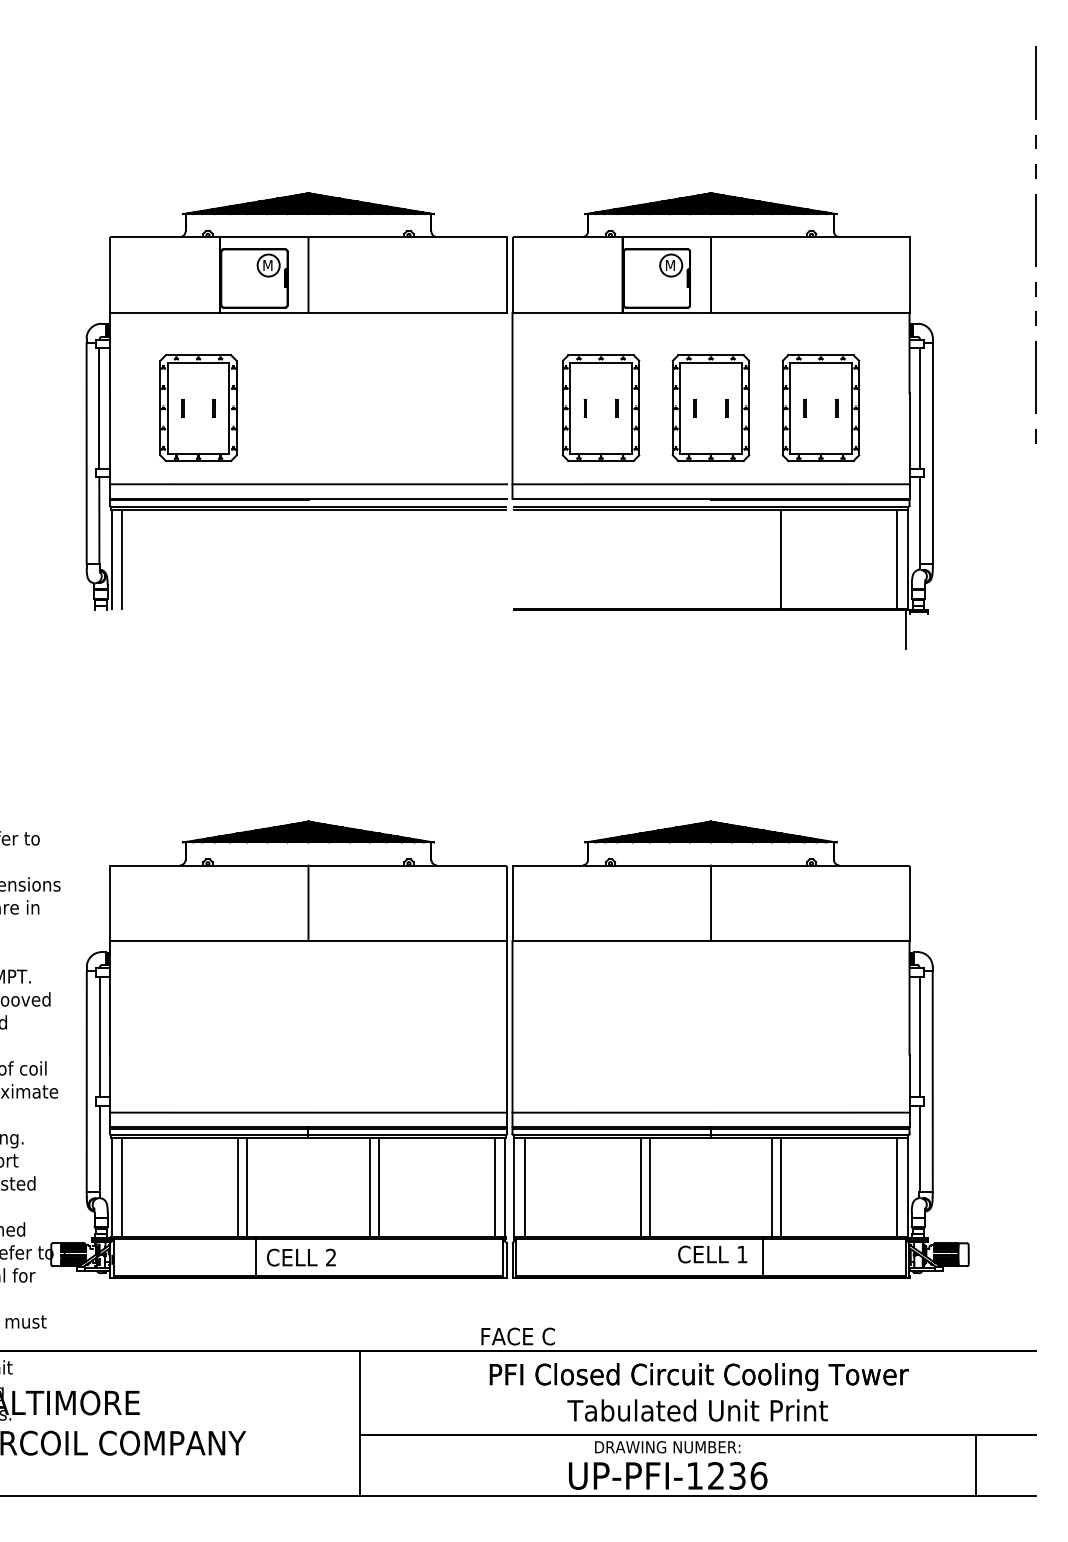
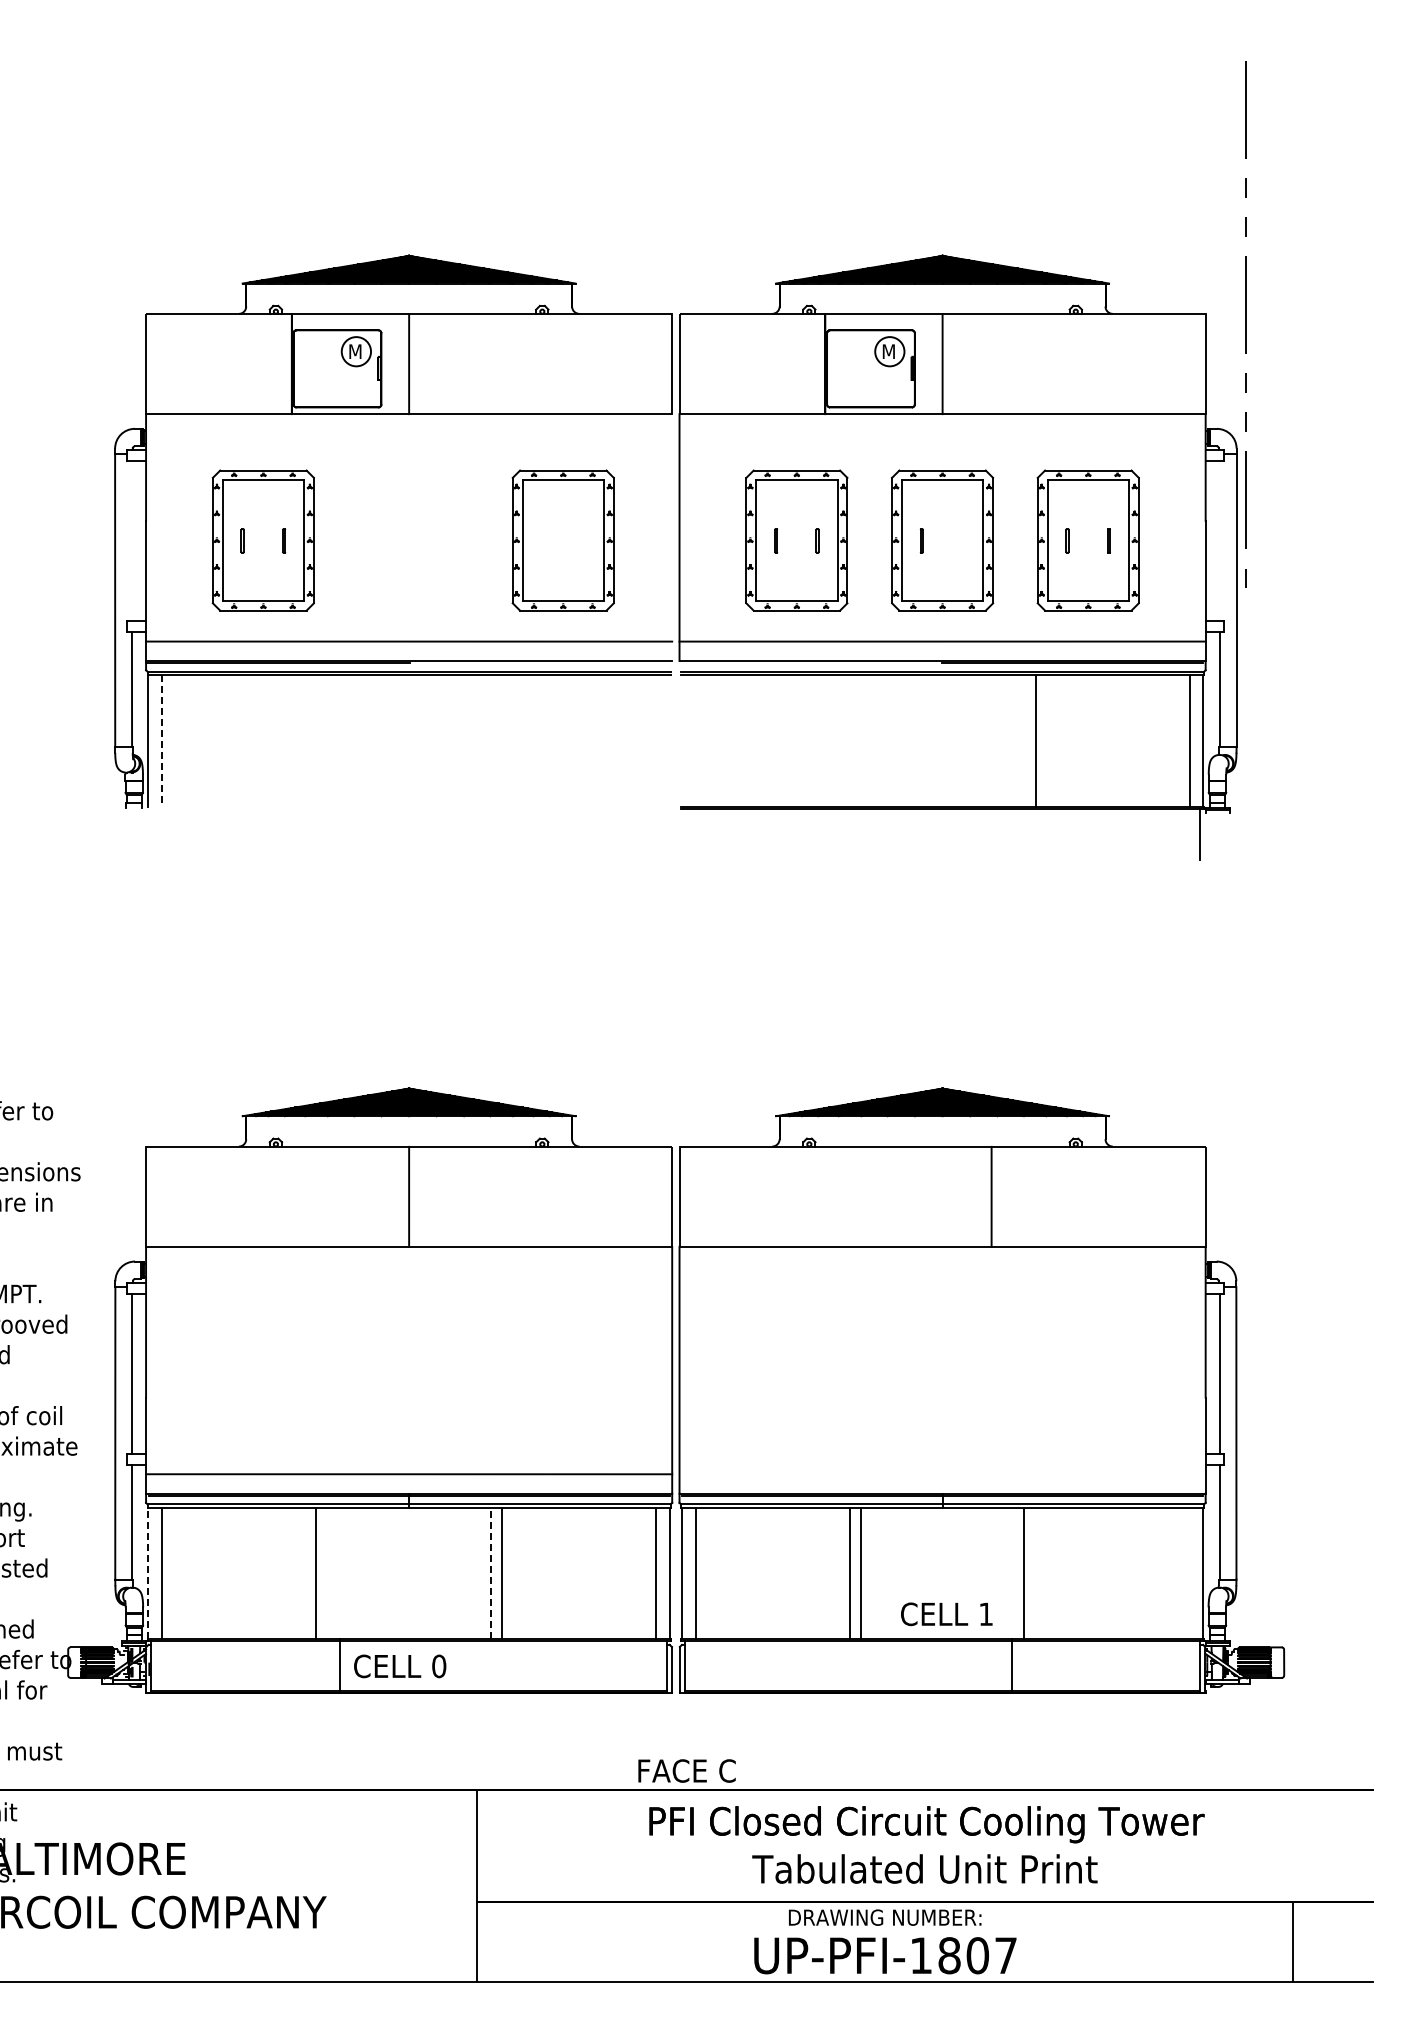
line: (1035, 245) -> (1245, 324), moved
line: (98, 408) -> (131, 541), removed
part: (424, 408) -> (562, 540), added
line: (726, 408) -> (962, 540), removed
line: (919, 408) -> (1219, 541), removed
line: (122, 558) -> (162, 740), solid -> dashed
line: (710, 903) -> (991, 1196), moved
line: (710, 1112) -> (942, 1474), removed
line: (111, 1187) -> (148, 1573), solid -> dashed
line: (246, 1187) -> (327, 1573), removed
line: (369, 1187) -> (490, 1573), solid -> dashed
line: (781, 1187) -> (1035, 1573), removed
line: (897, 1187) -> (1189, 1573), removed
text: (712, 1254) -> (946, 1614), moved
text: (331, 1257) -> (439, 1666), 2 -> 0
text: (737, 1475) -> (977, 1955), UP-PFI-1236 -> UP-PFI-1807

